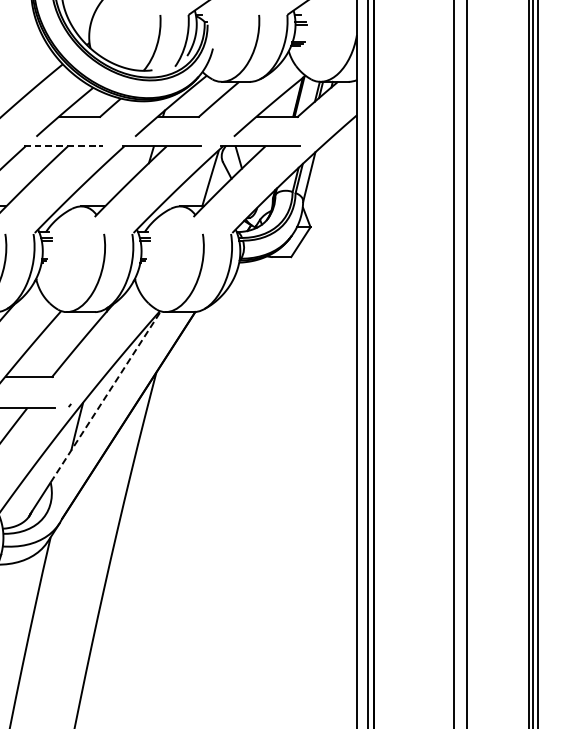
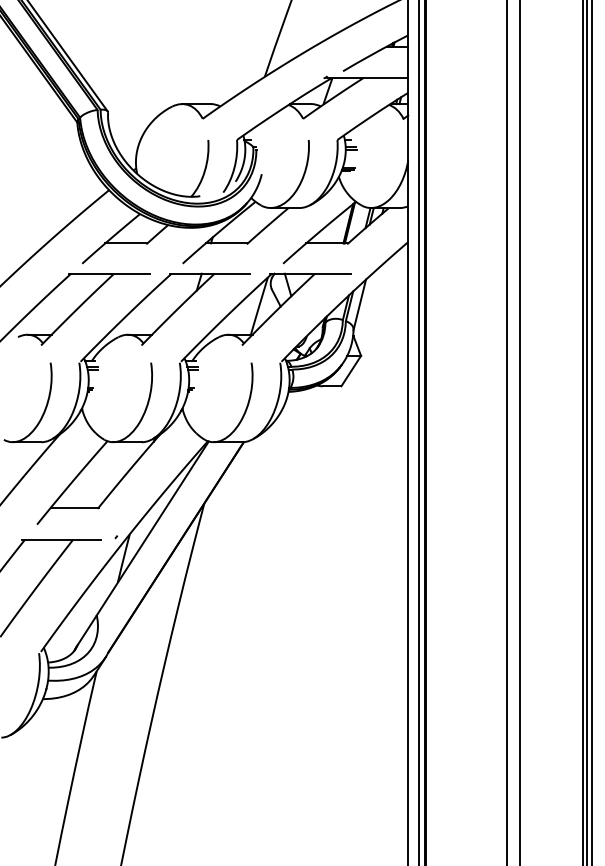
line: (64, 146) -> (110, 273), dashed -> solid
line: (106, 396) -> (153, 528), dashed -> solid

